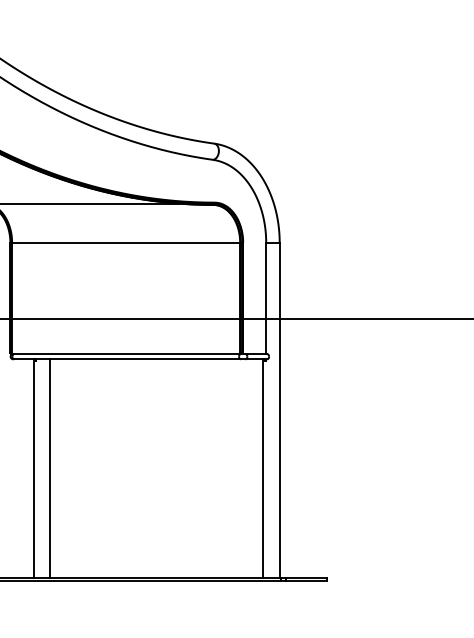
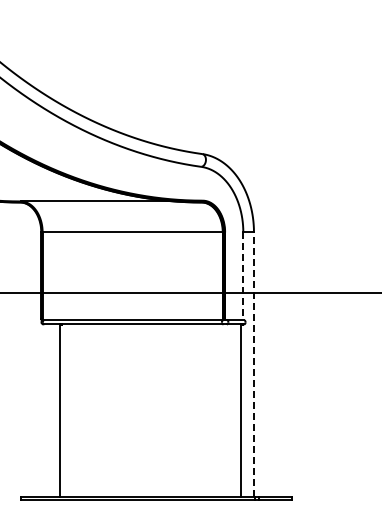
line: (266, 298) -> (243, 276), solid -> dashed
line: (279, 410) -> (253, 364), solid -> dashed
line: (49, 468) -> (72, 410), removed

